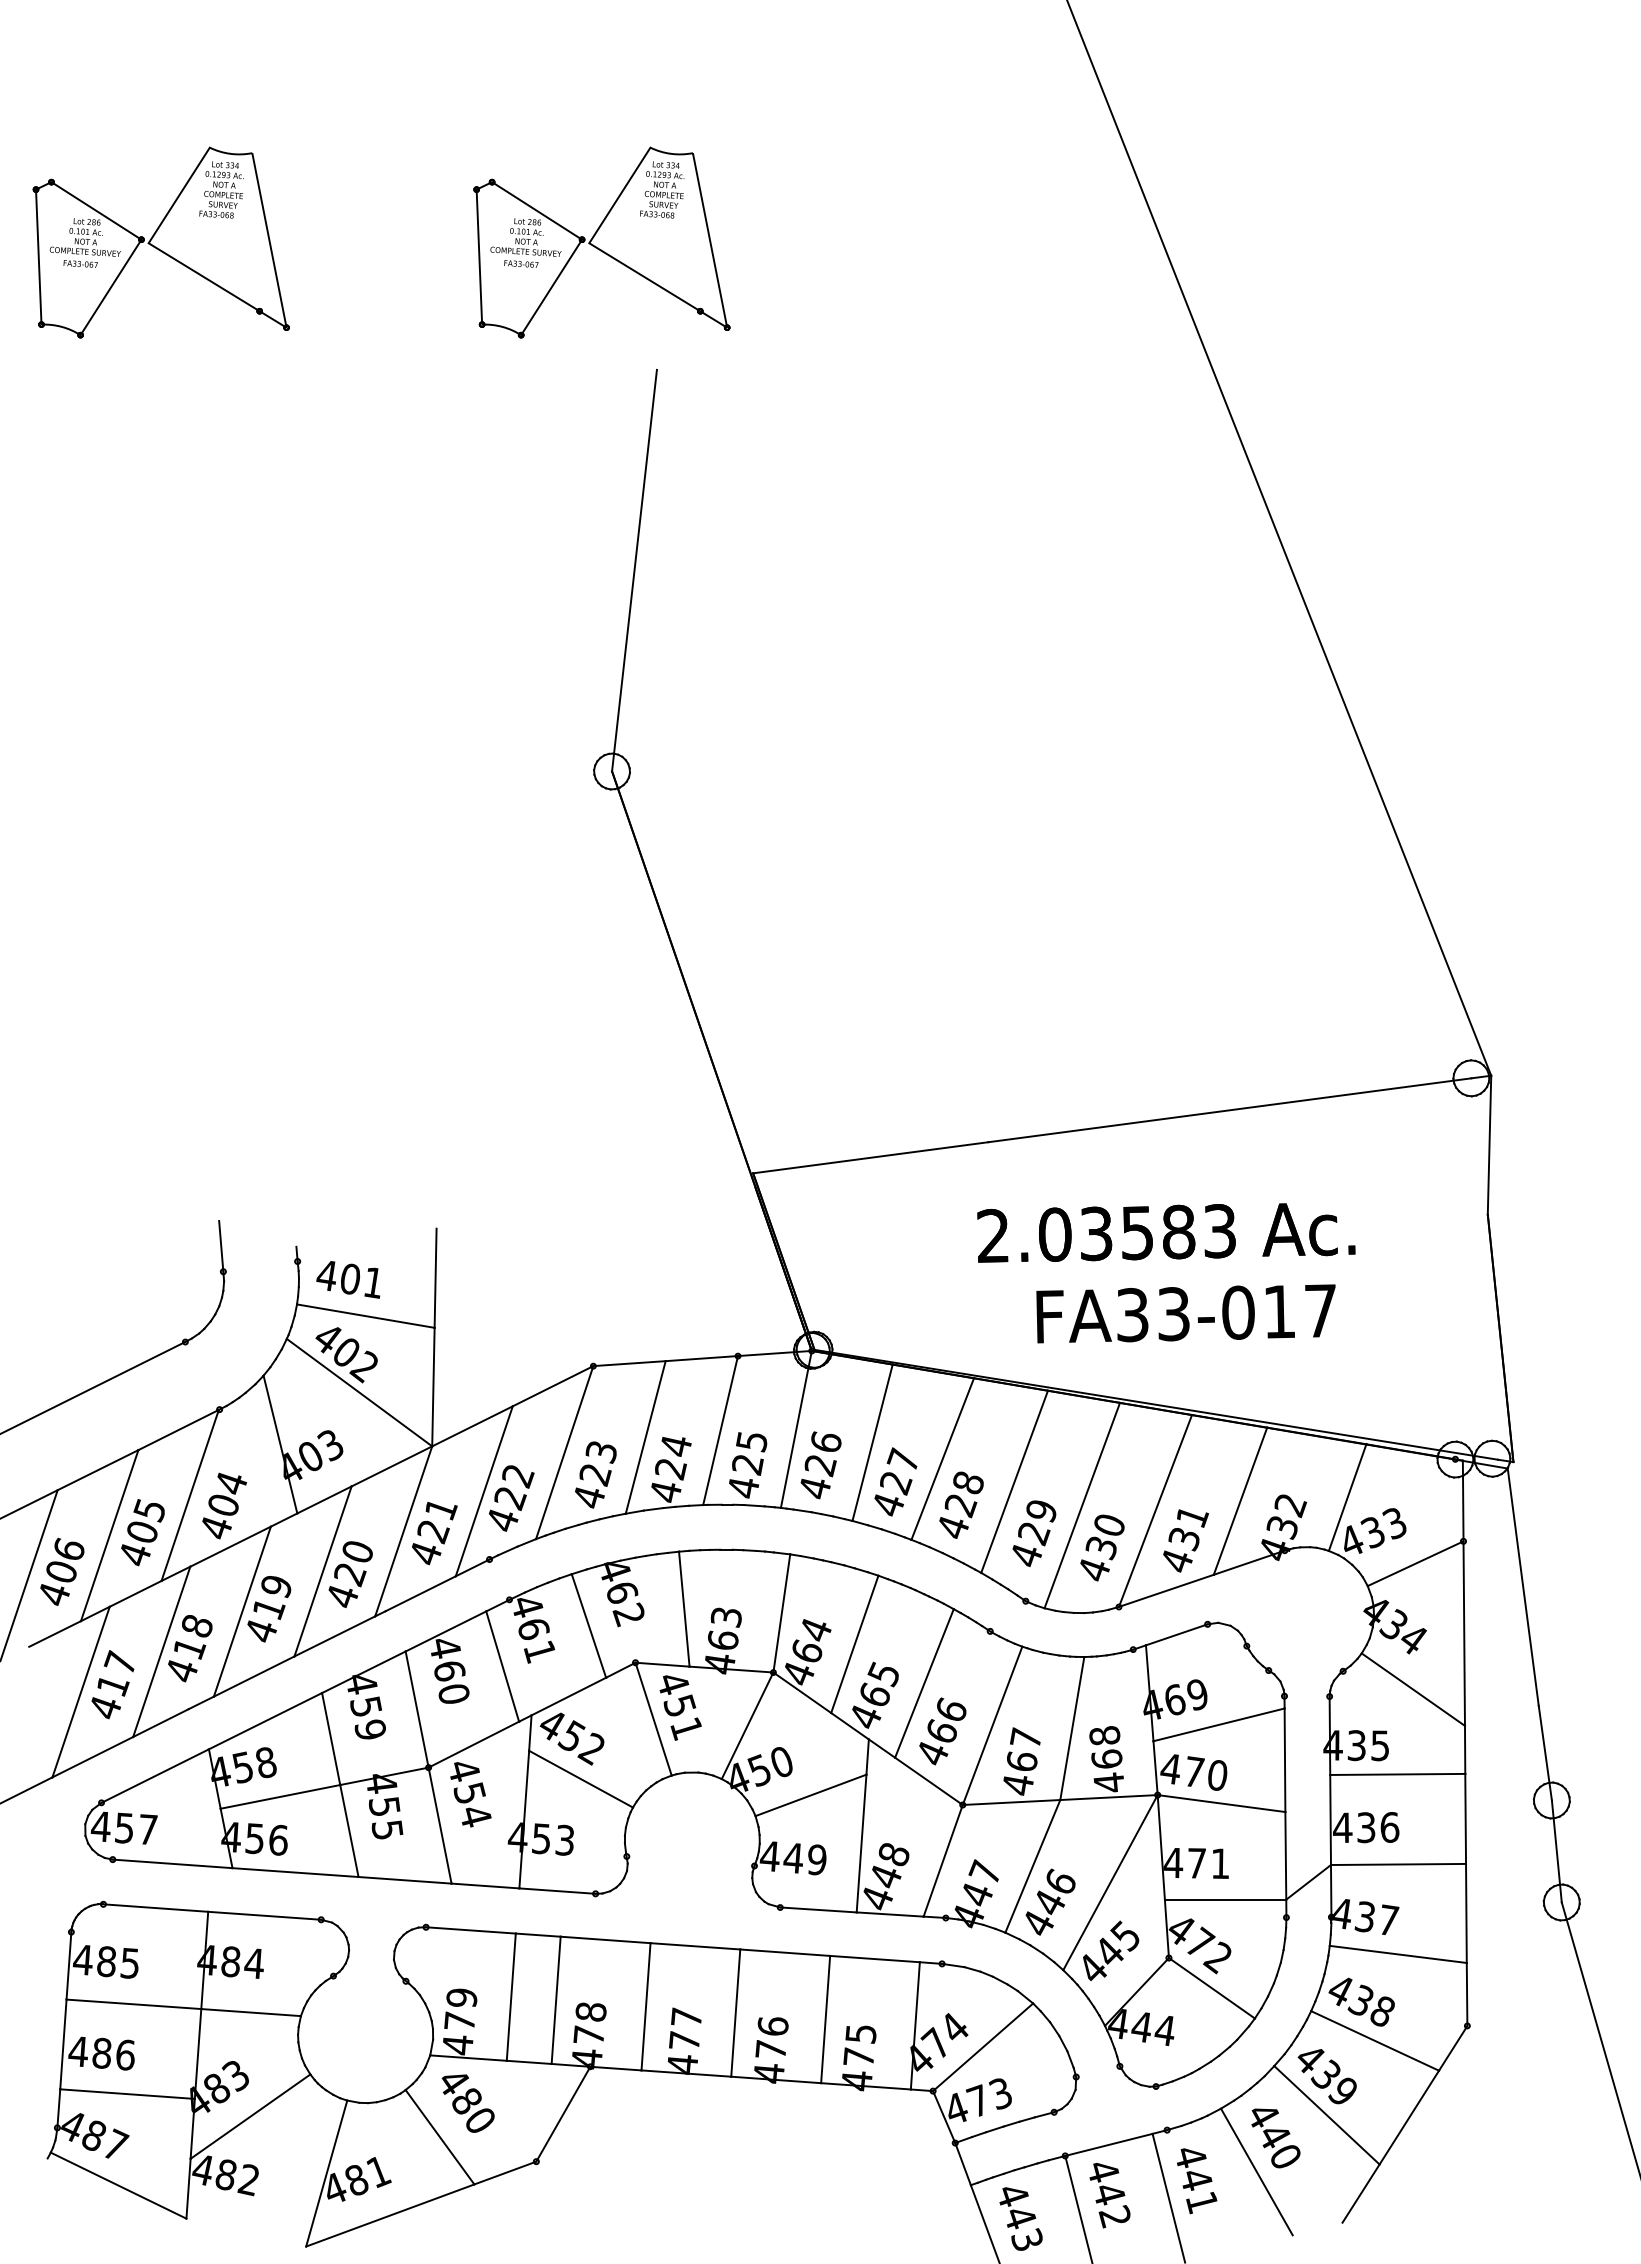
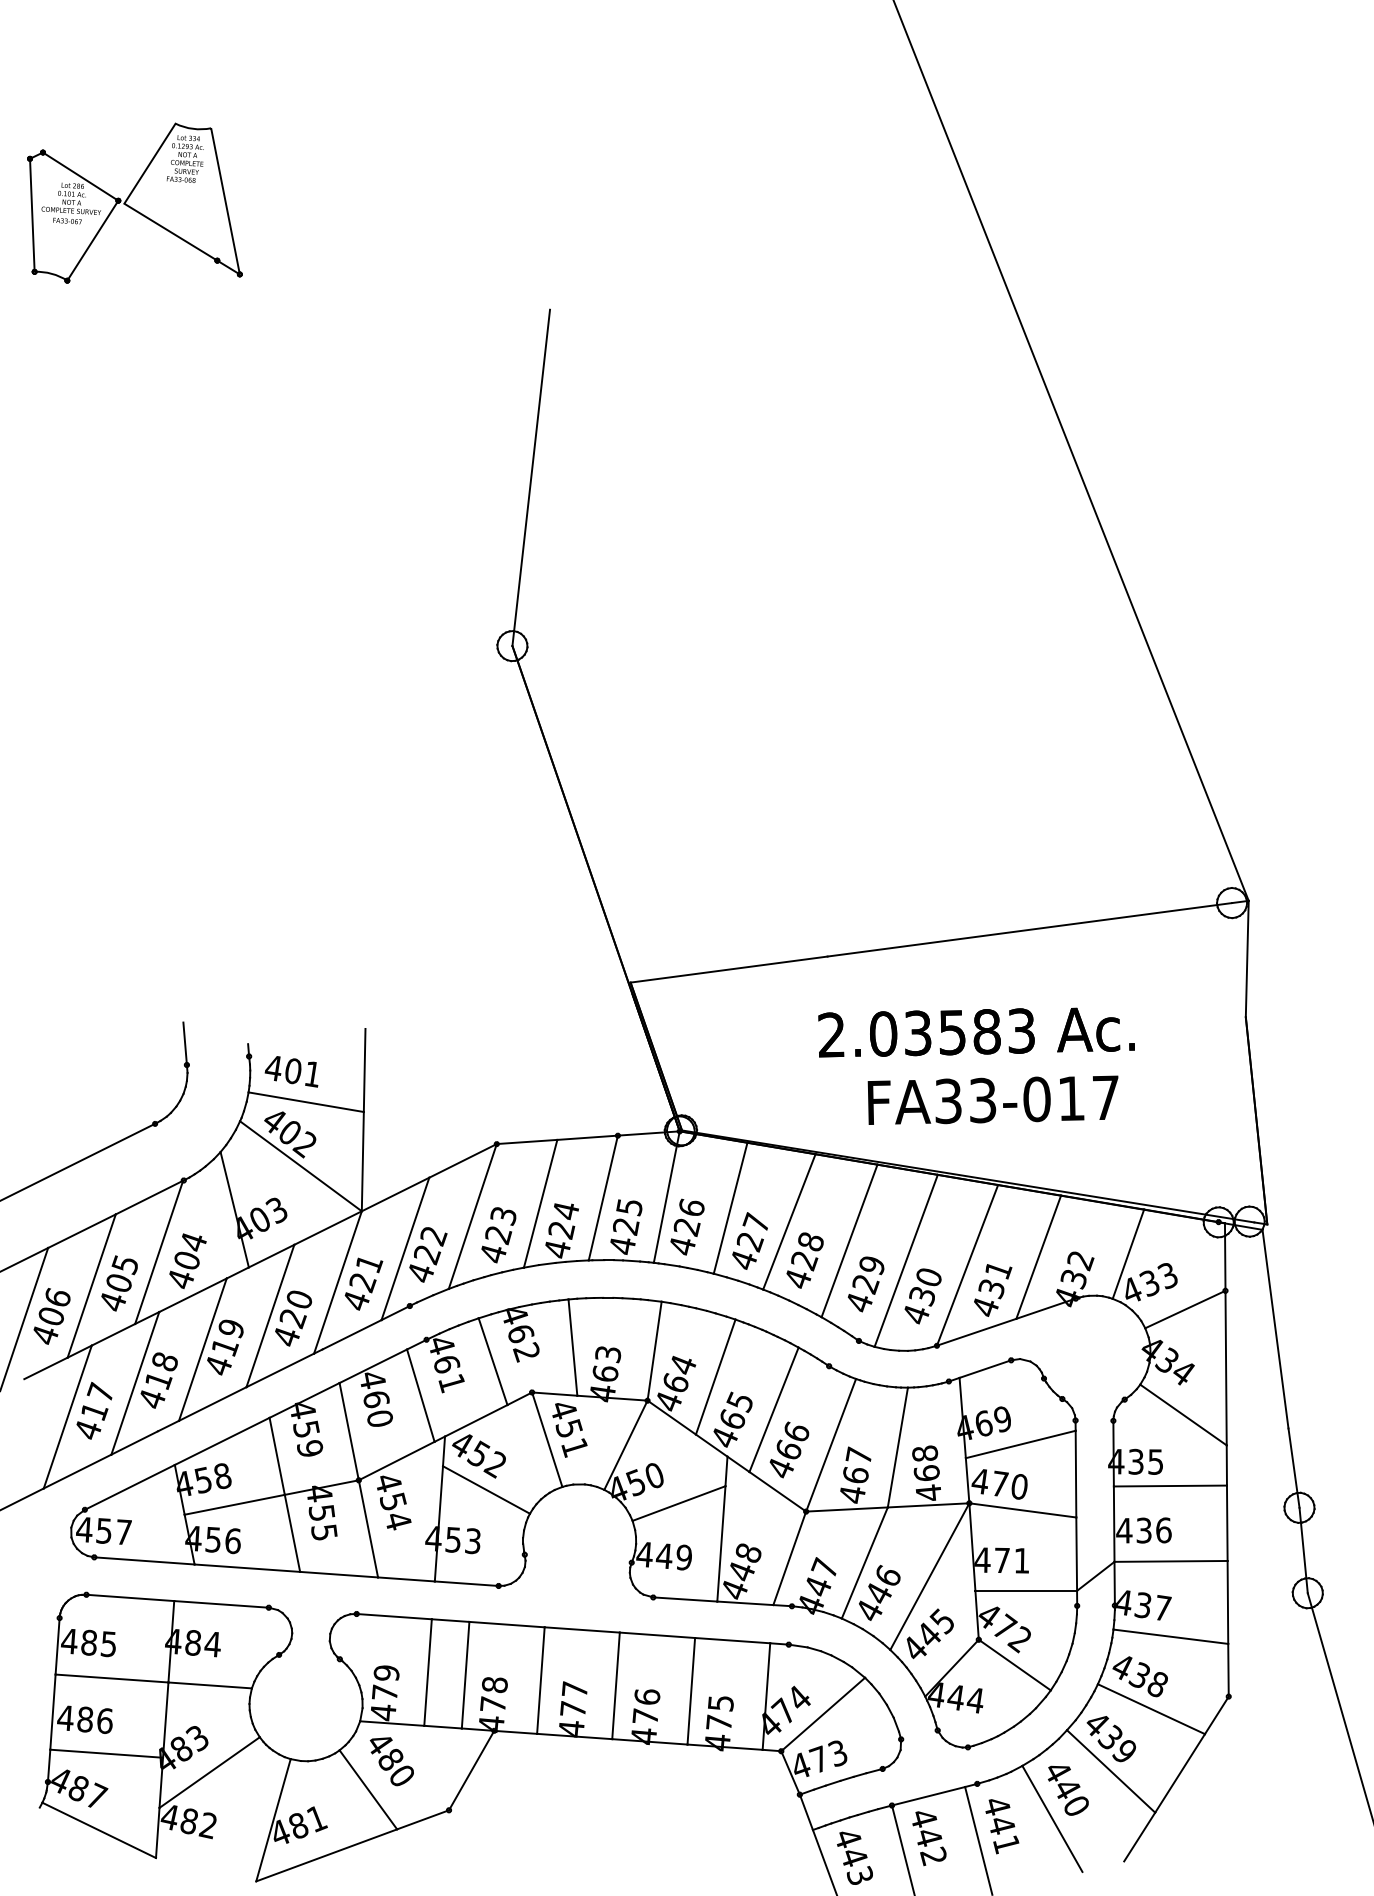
part: (601, 241) -> (503, 202), removed

